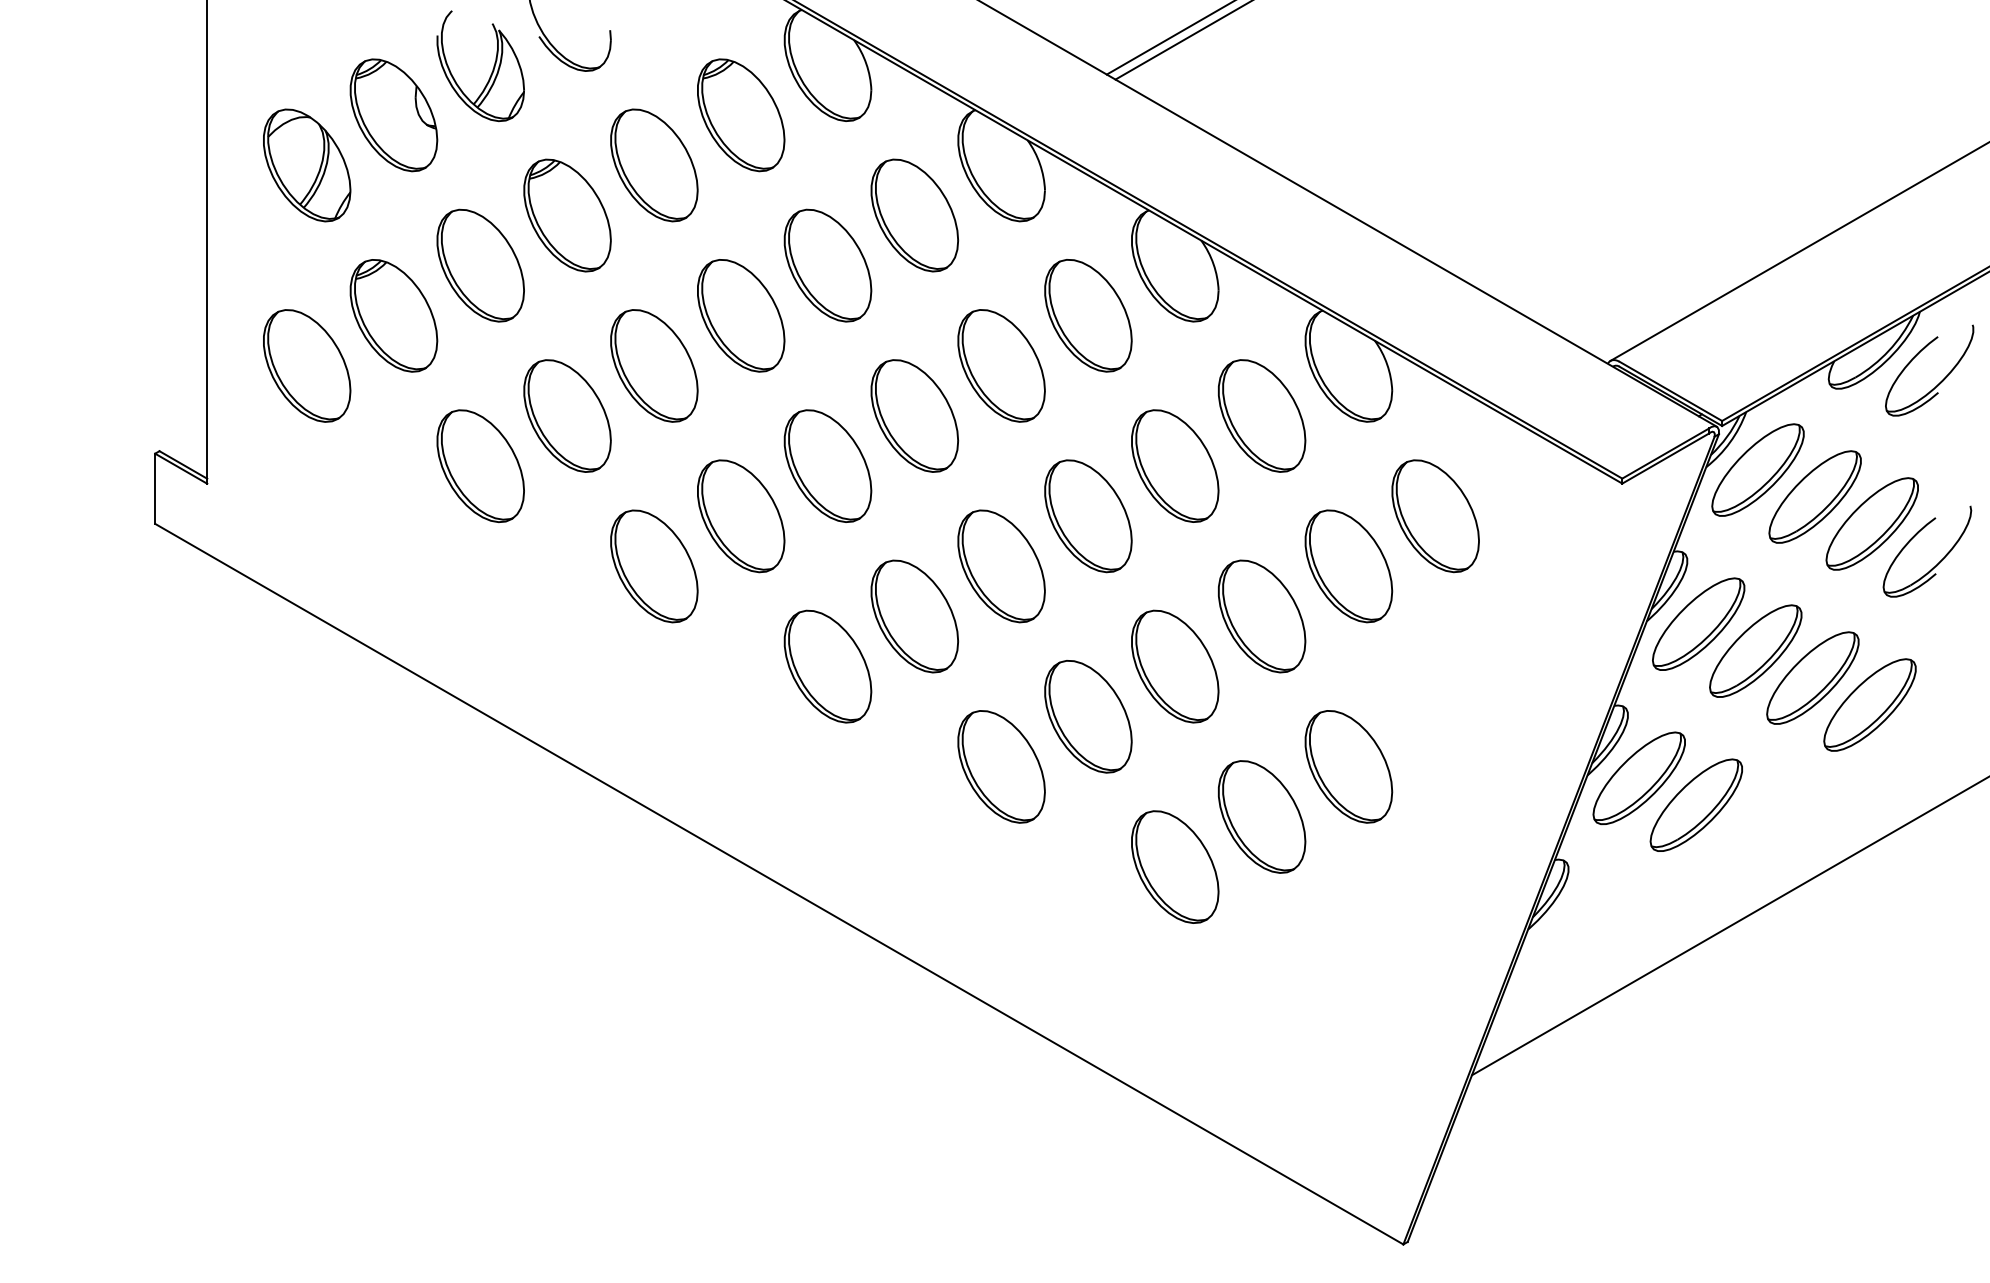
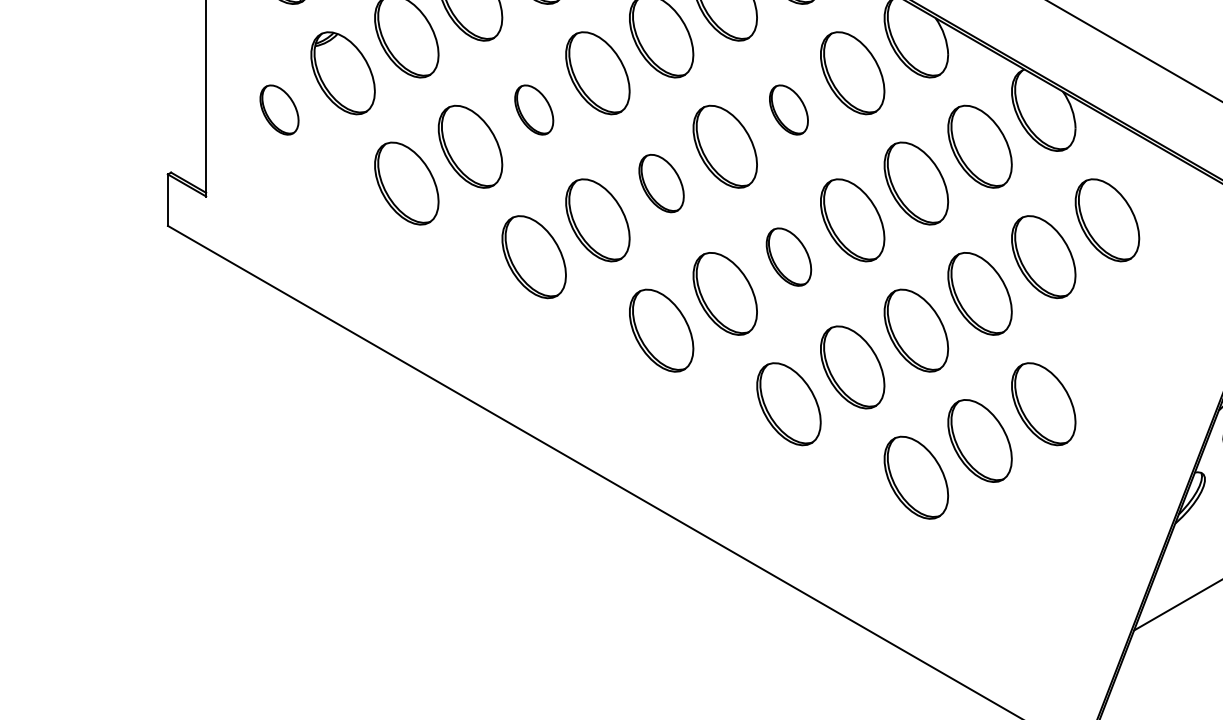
part: (307, 365) -> (279, 109), size x0.6
part: (654, 365) -> (534, 109), size x0.6
part: (1001, 365) -> (788, 109), size x0.6
part: (827, 465) -> (661, 183), size x0.7
part: (1001, 566) -> (788, 257), size x0.7

